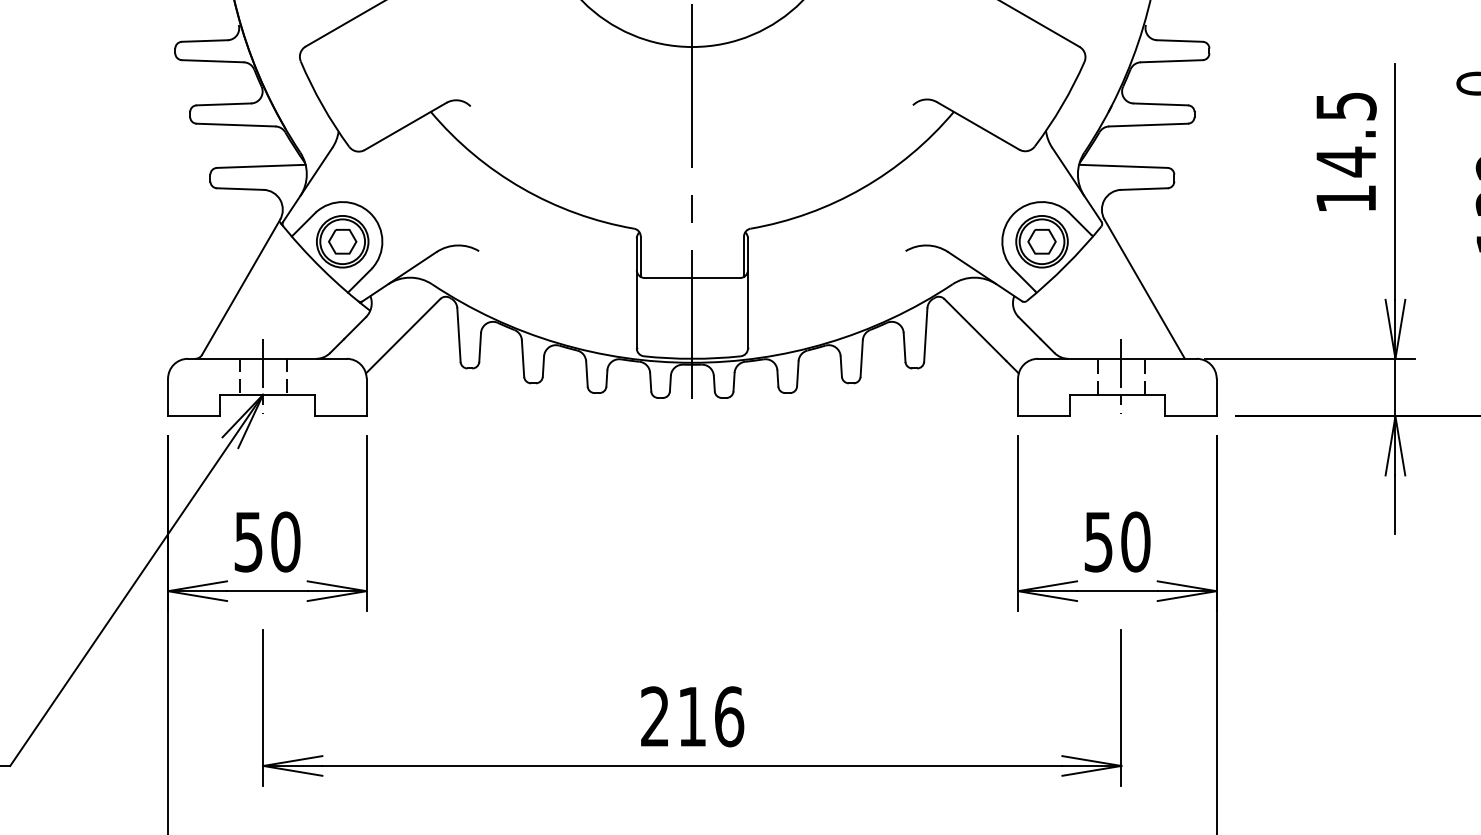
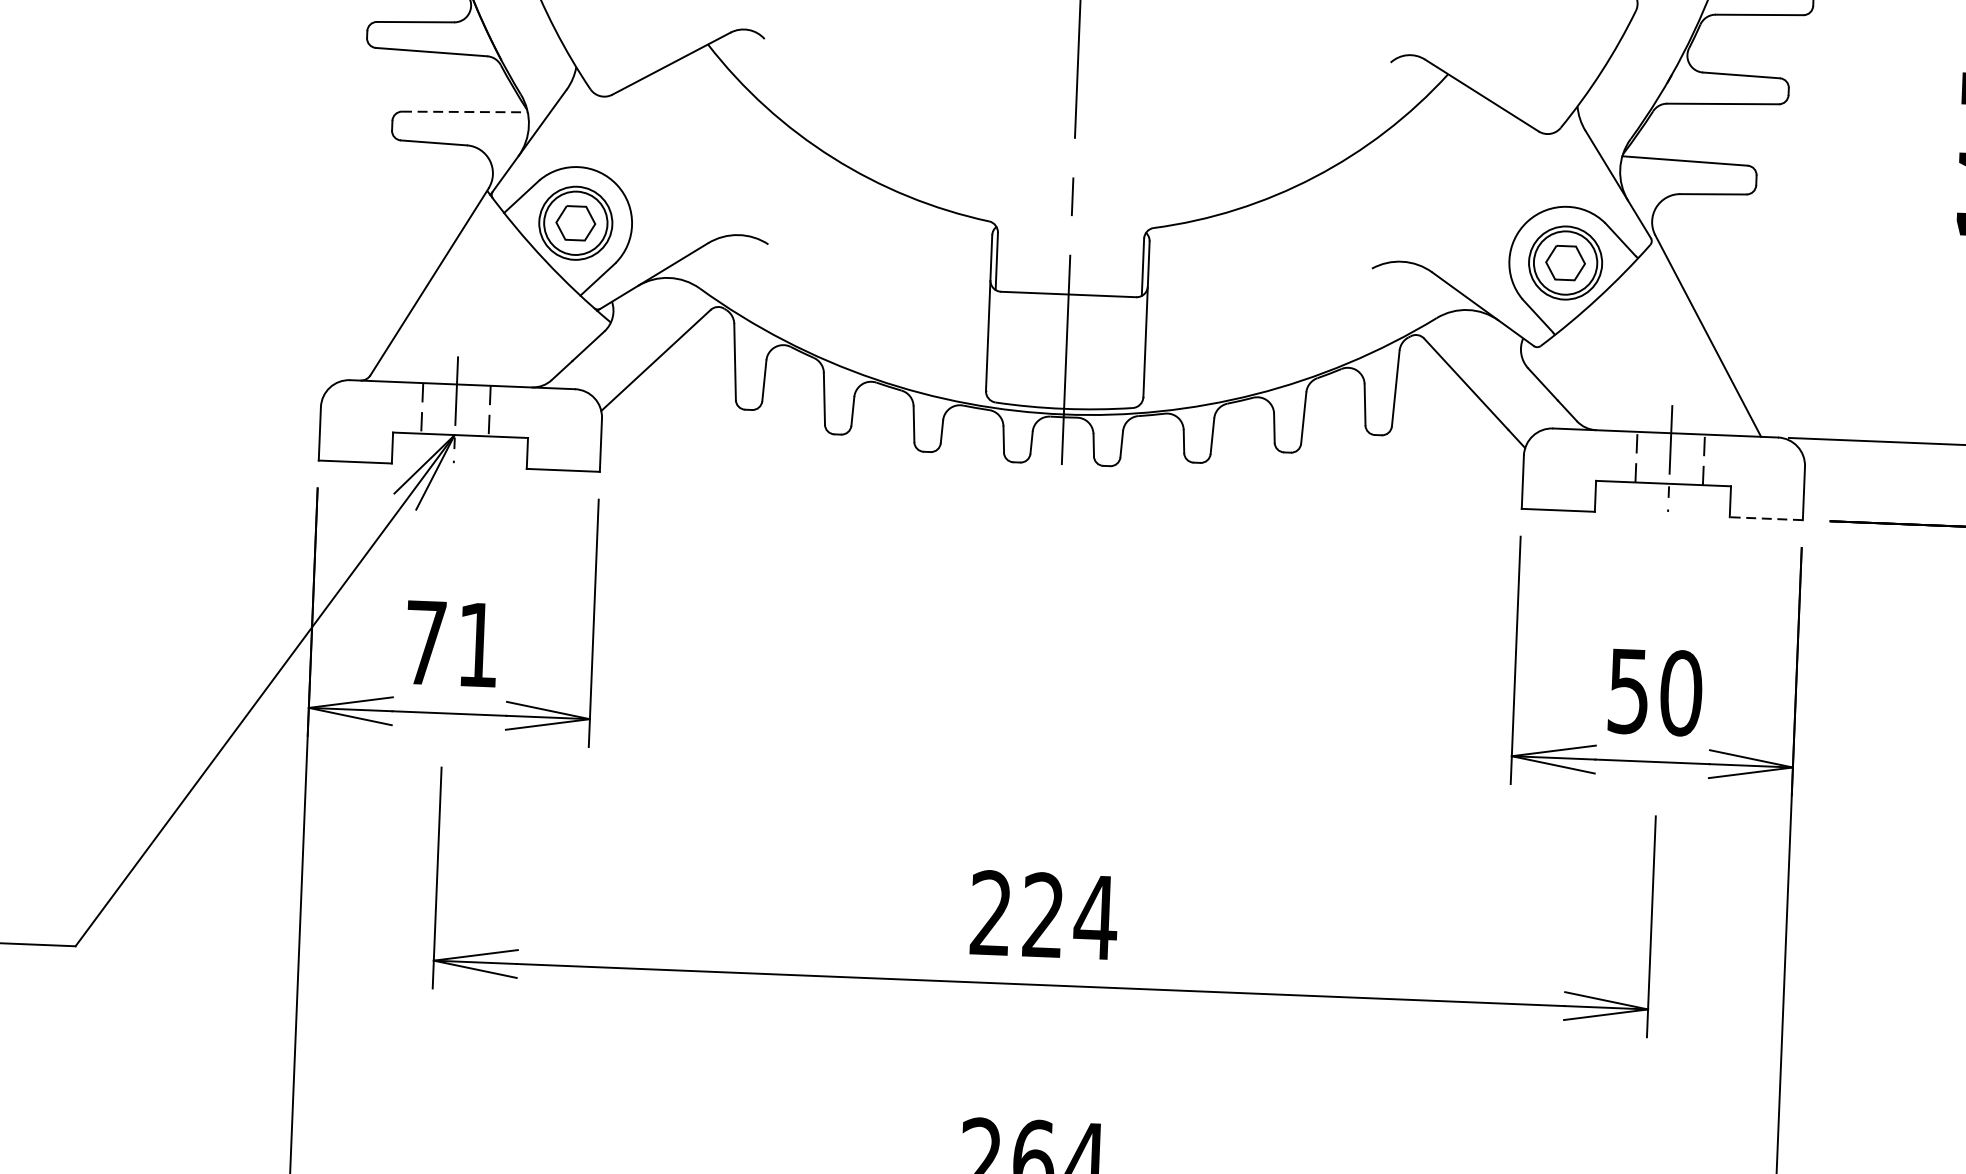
line: (261, 166) -> (465, 112), solid -> dashed
line: (1190, 416) -> (1765, 518), solid -> dashed
text: (267, 541) -> (452, 643), 50 -> 71
text: (711, 716) -> (1070, 916), 216 -> 224

